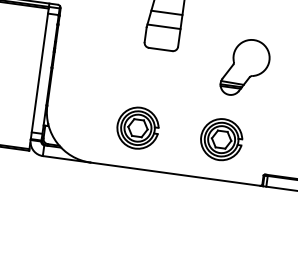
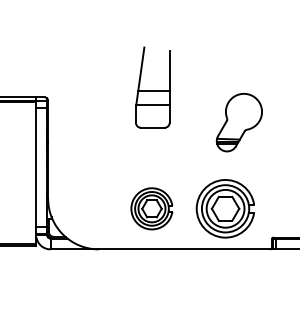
part: (244, 67) -> (238, 122), moved
part: (137, 127) -> (151, 208), moved
part: (220, 139) -> (224, 208), size x1.4

